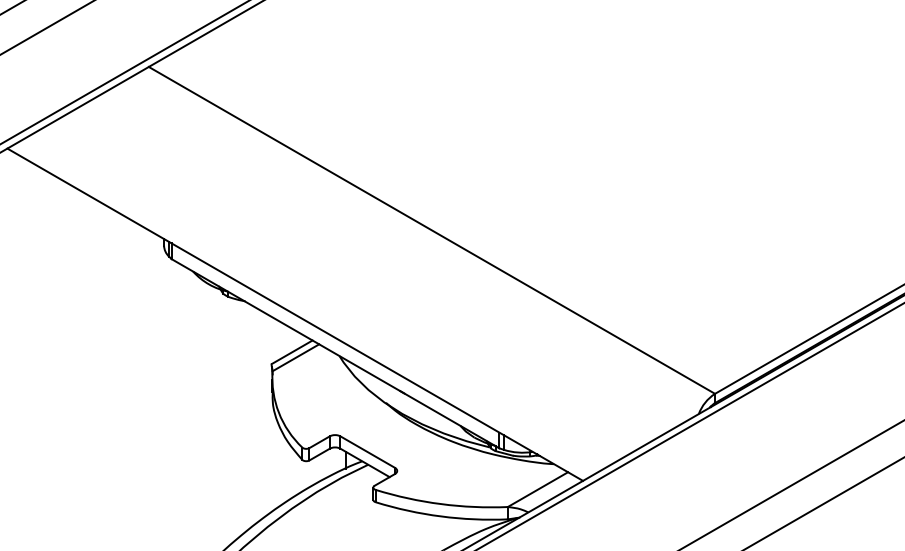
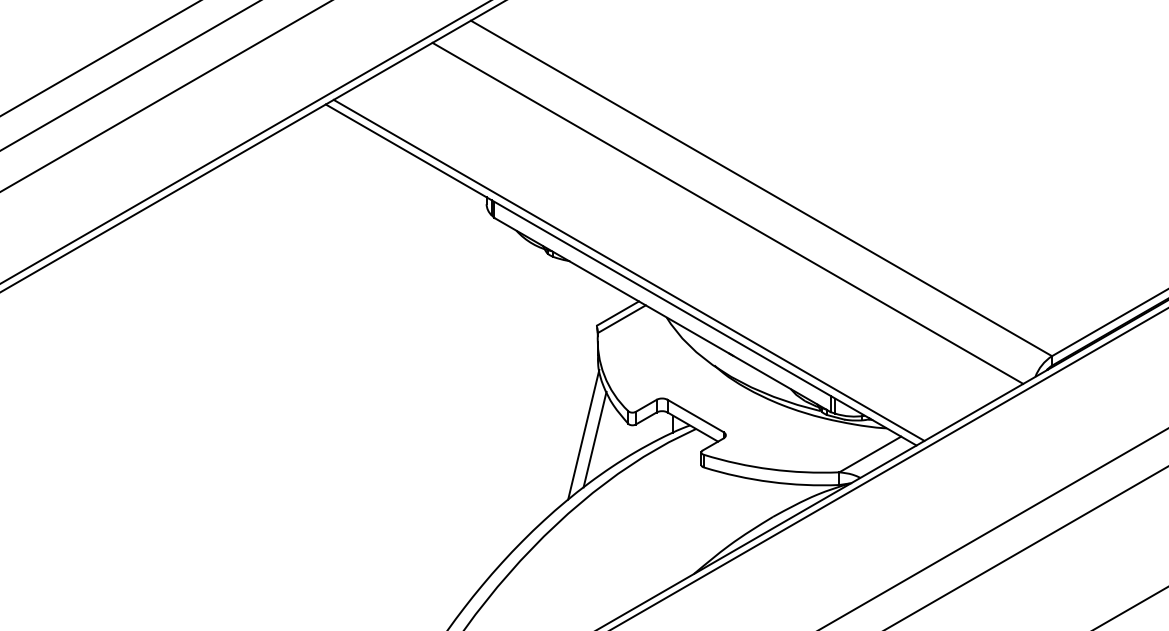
line: (398, 253) -> (727, 212), added
line: (302, 309) -> (628, 269), added
line: (258, 470) -> (583, 434), added
line: (269, 475) -> (594, 439), added

